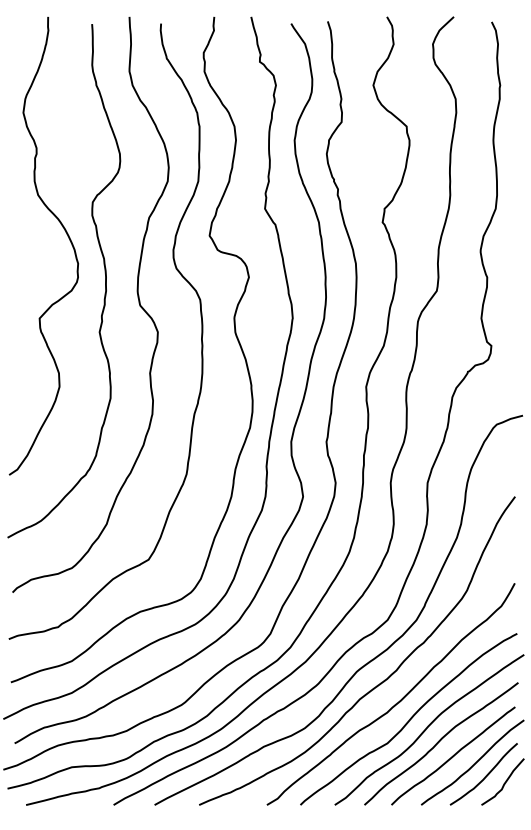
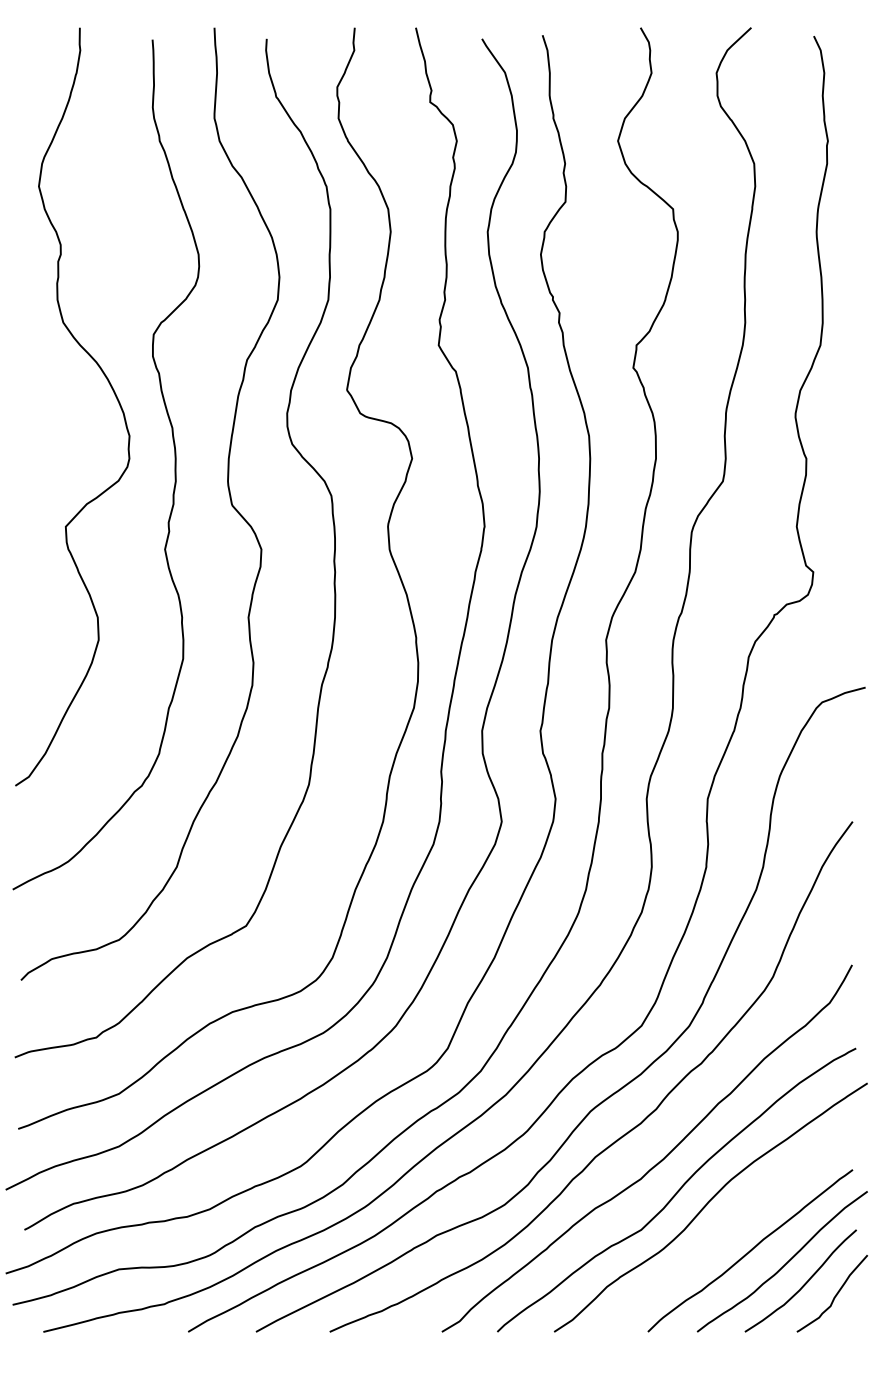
curve: (440, 741) -> (729, 1226), removed

